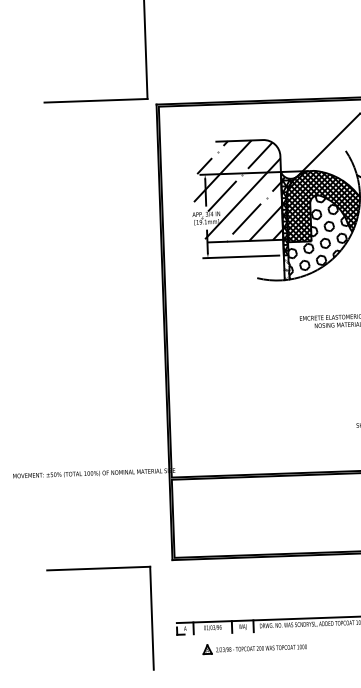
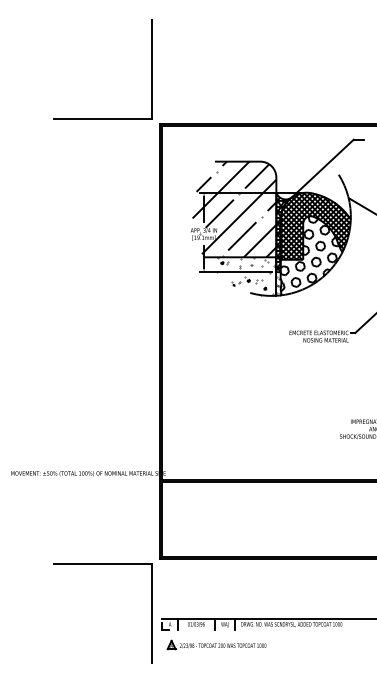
hatch: (251, 261) -> (245, 276), added
part: (98, 568) -> (102, 564), moved
part: (254, 647) -> (216, 644), moved

